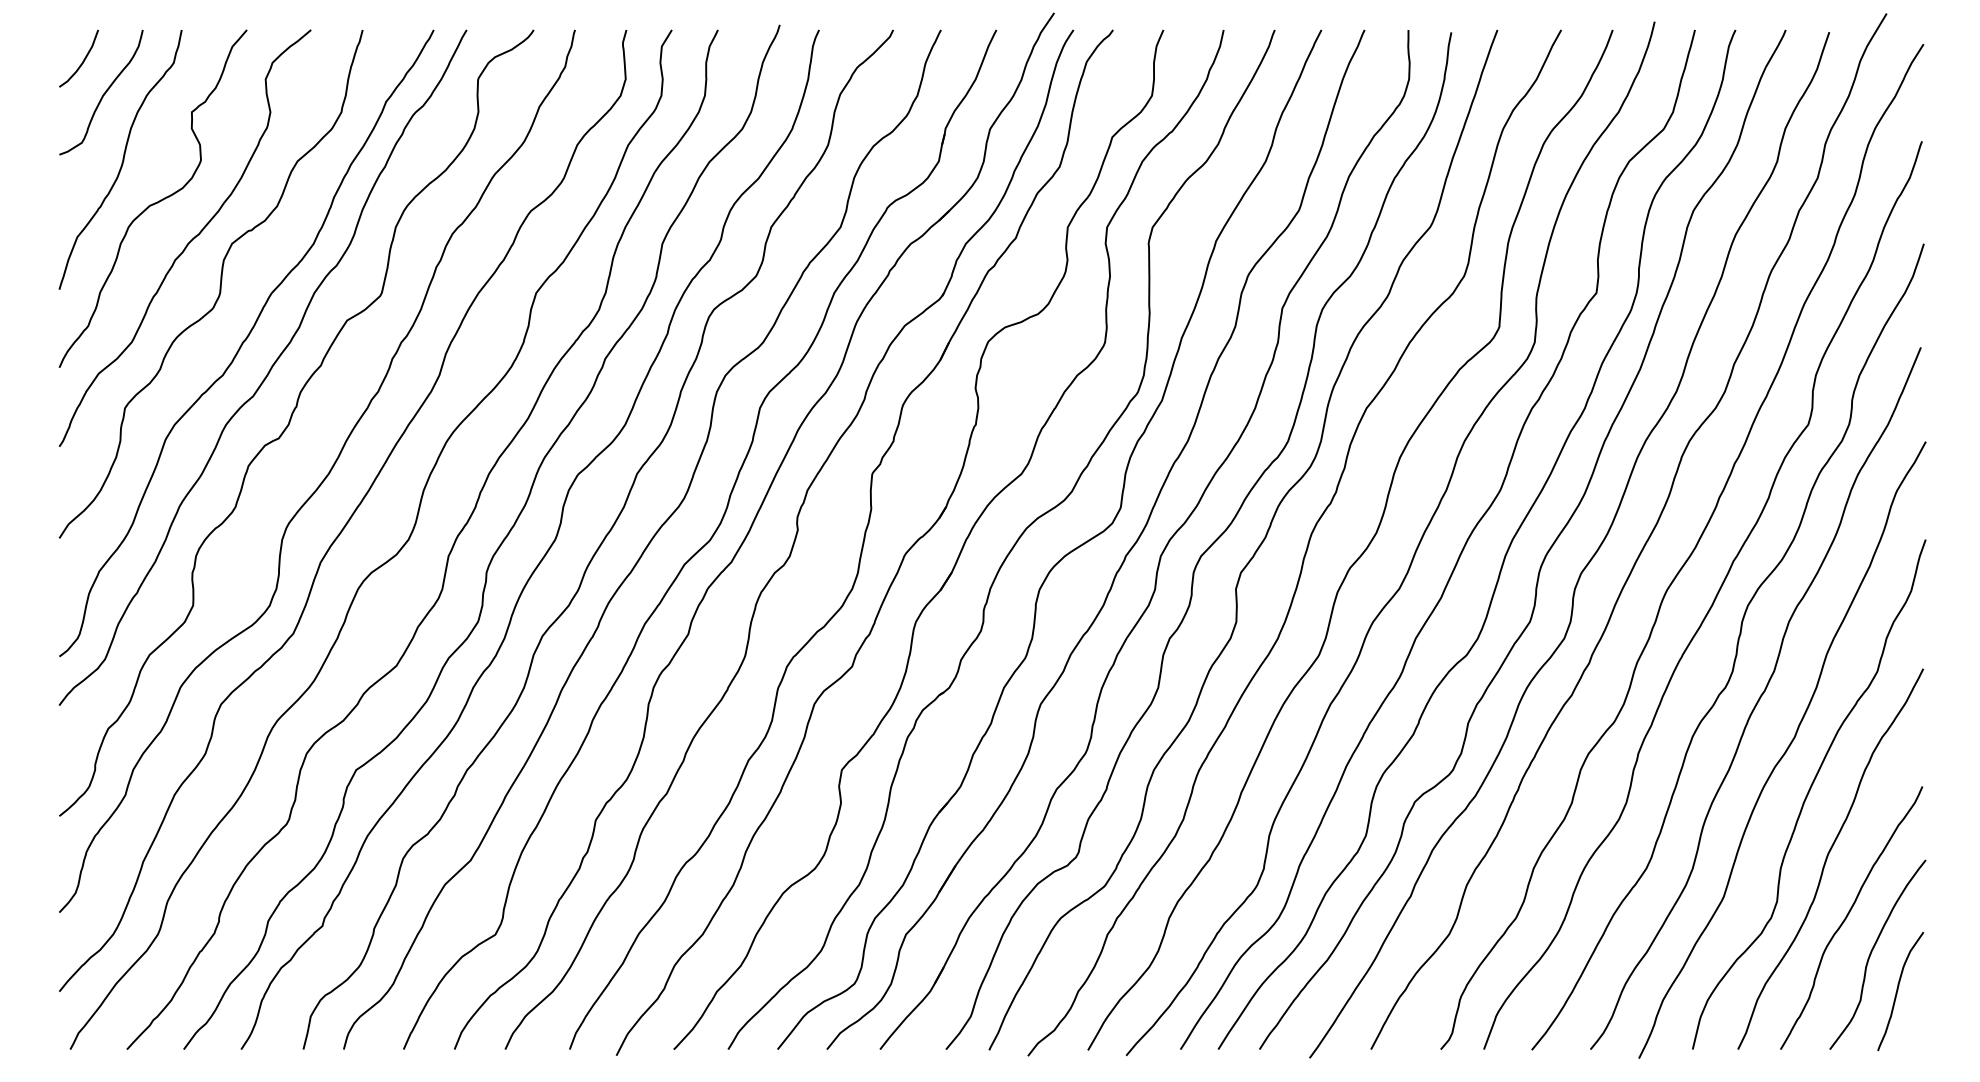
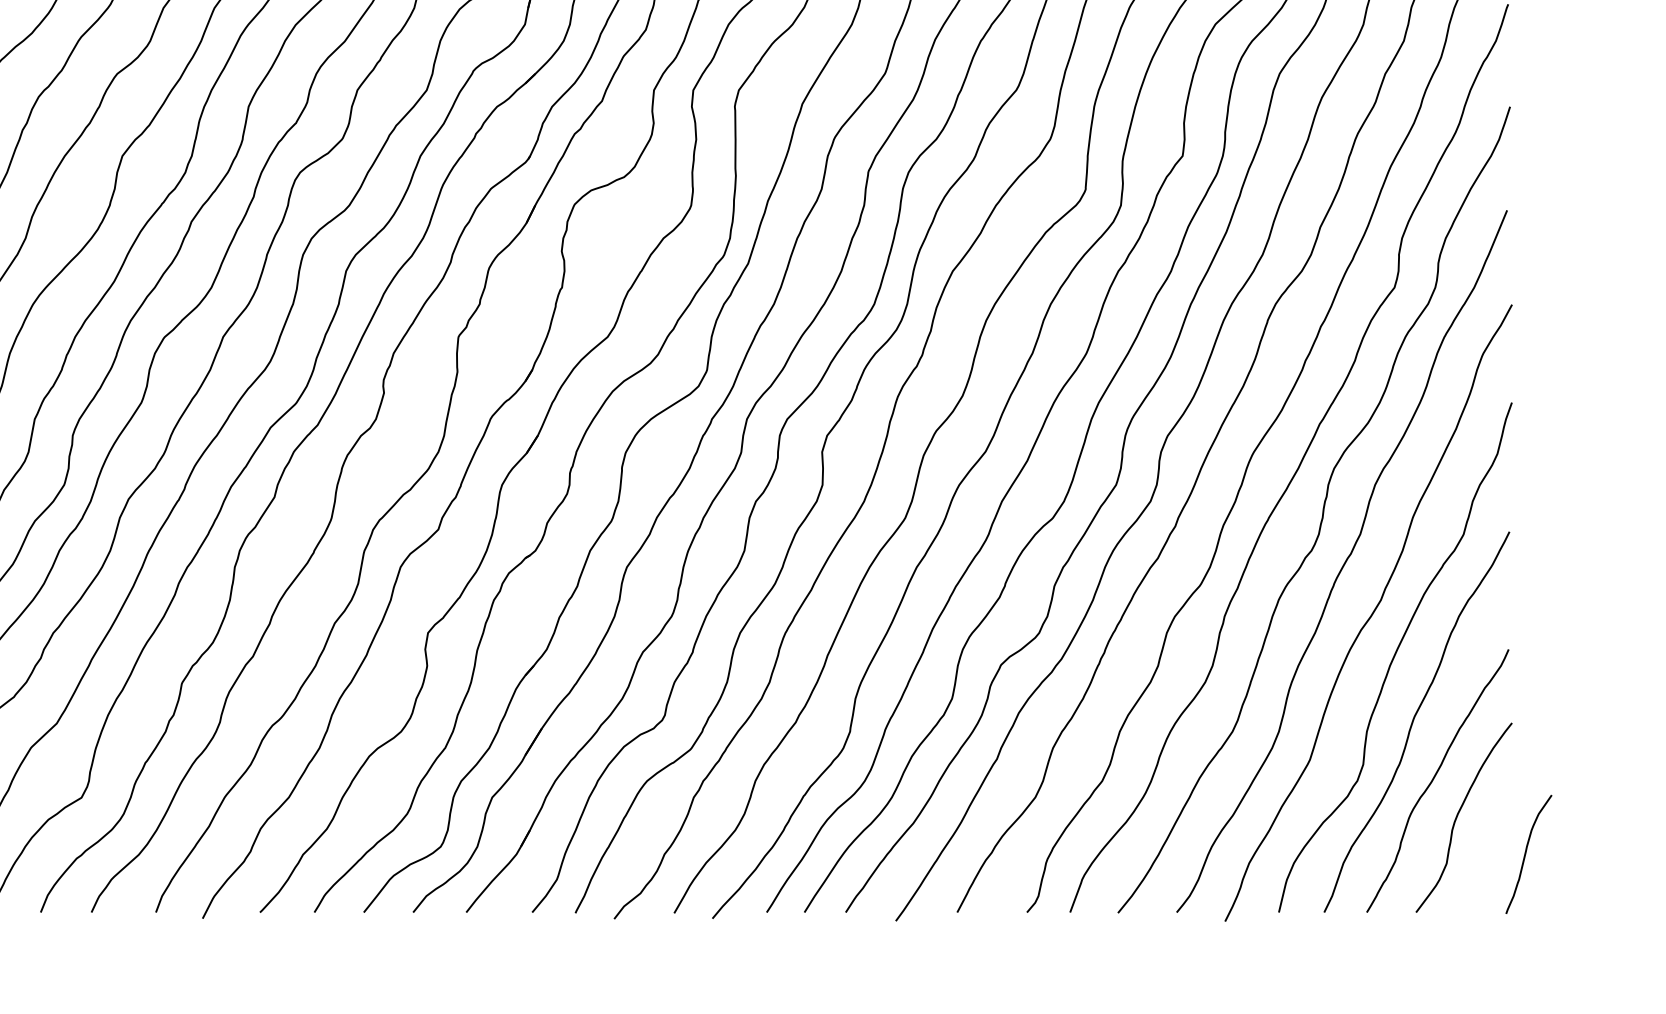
curve: (1898, 990) -> (1526, 853), moved

